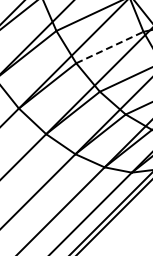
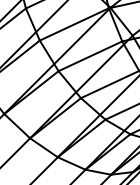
line: (110, 47) -> (91, 56), dashed -> solid

